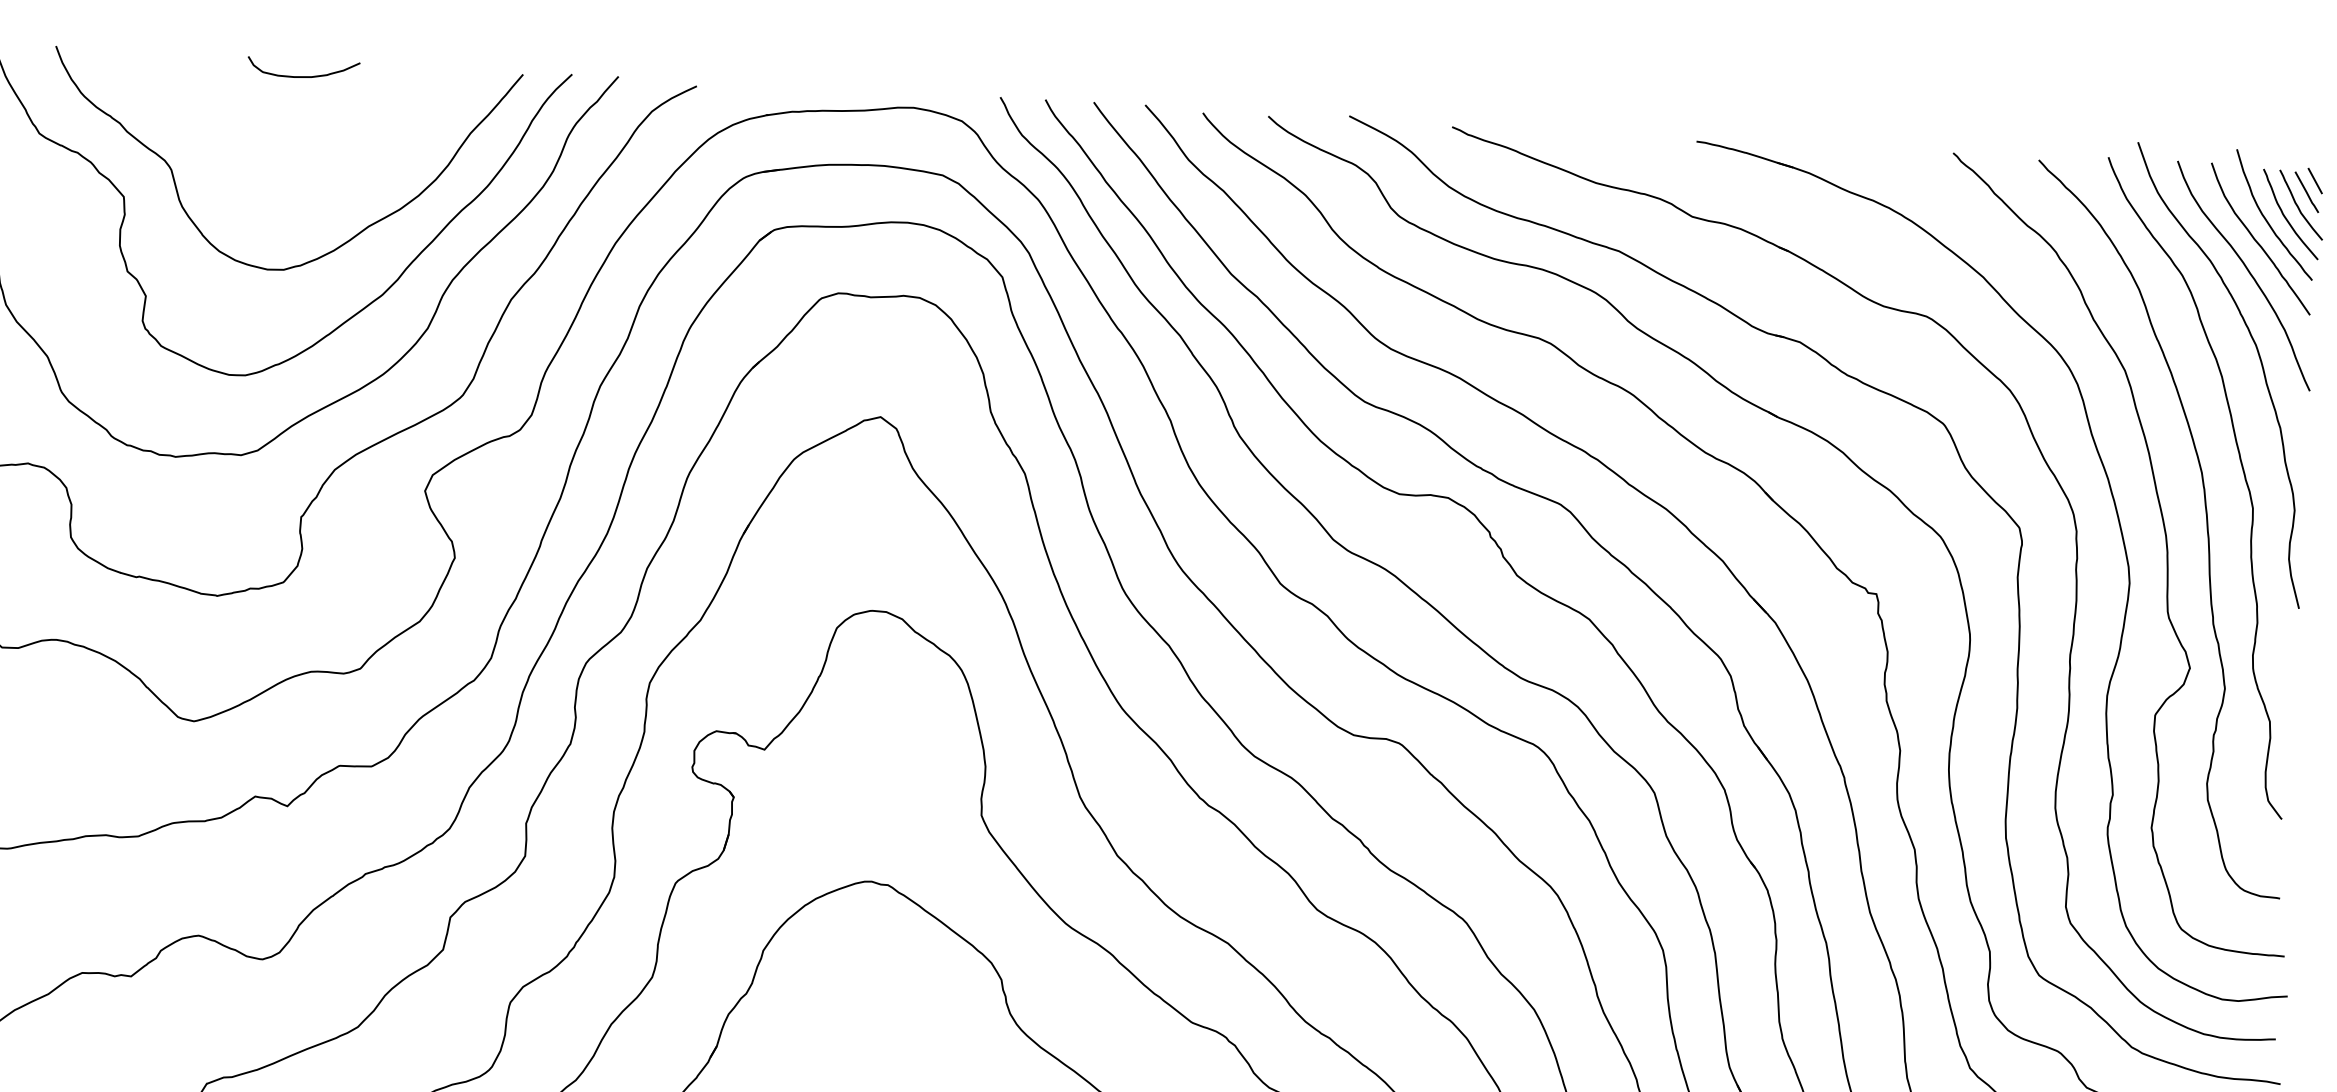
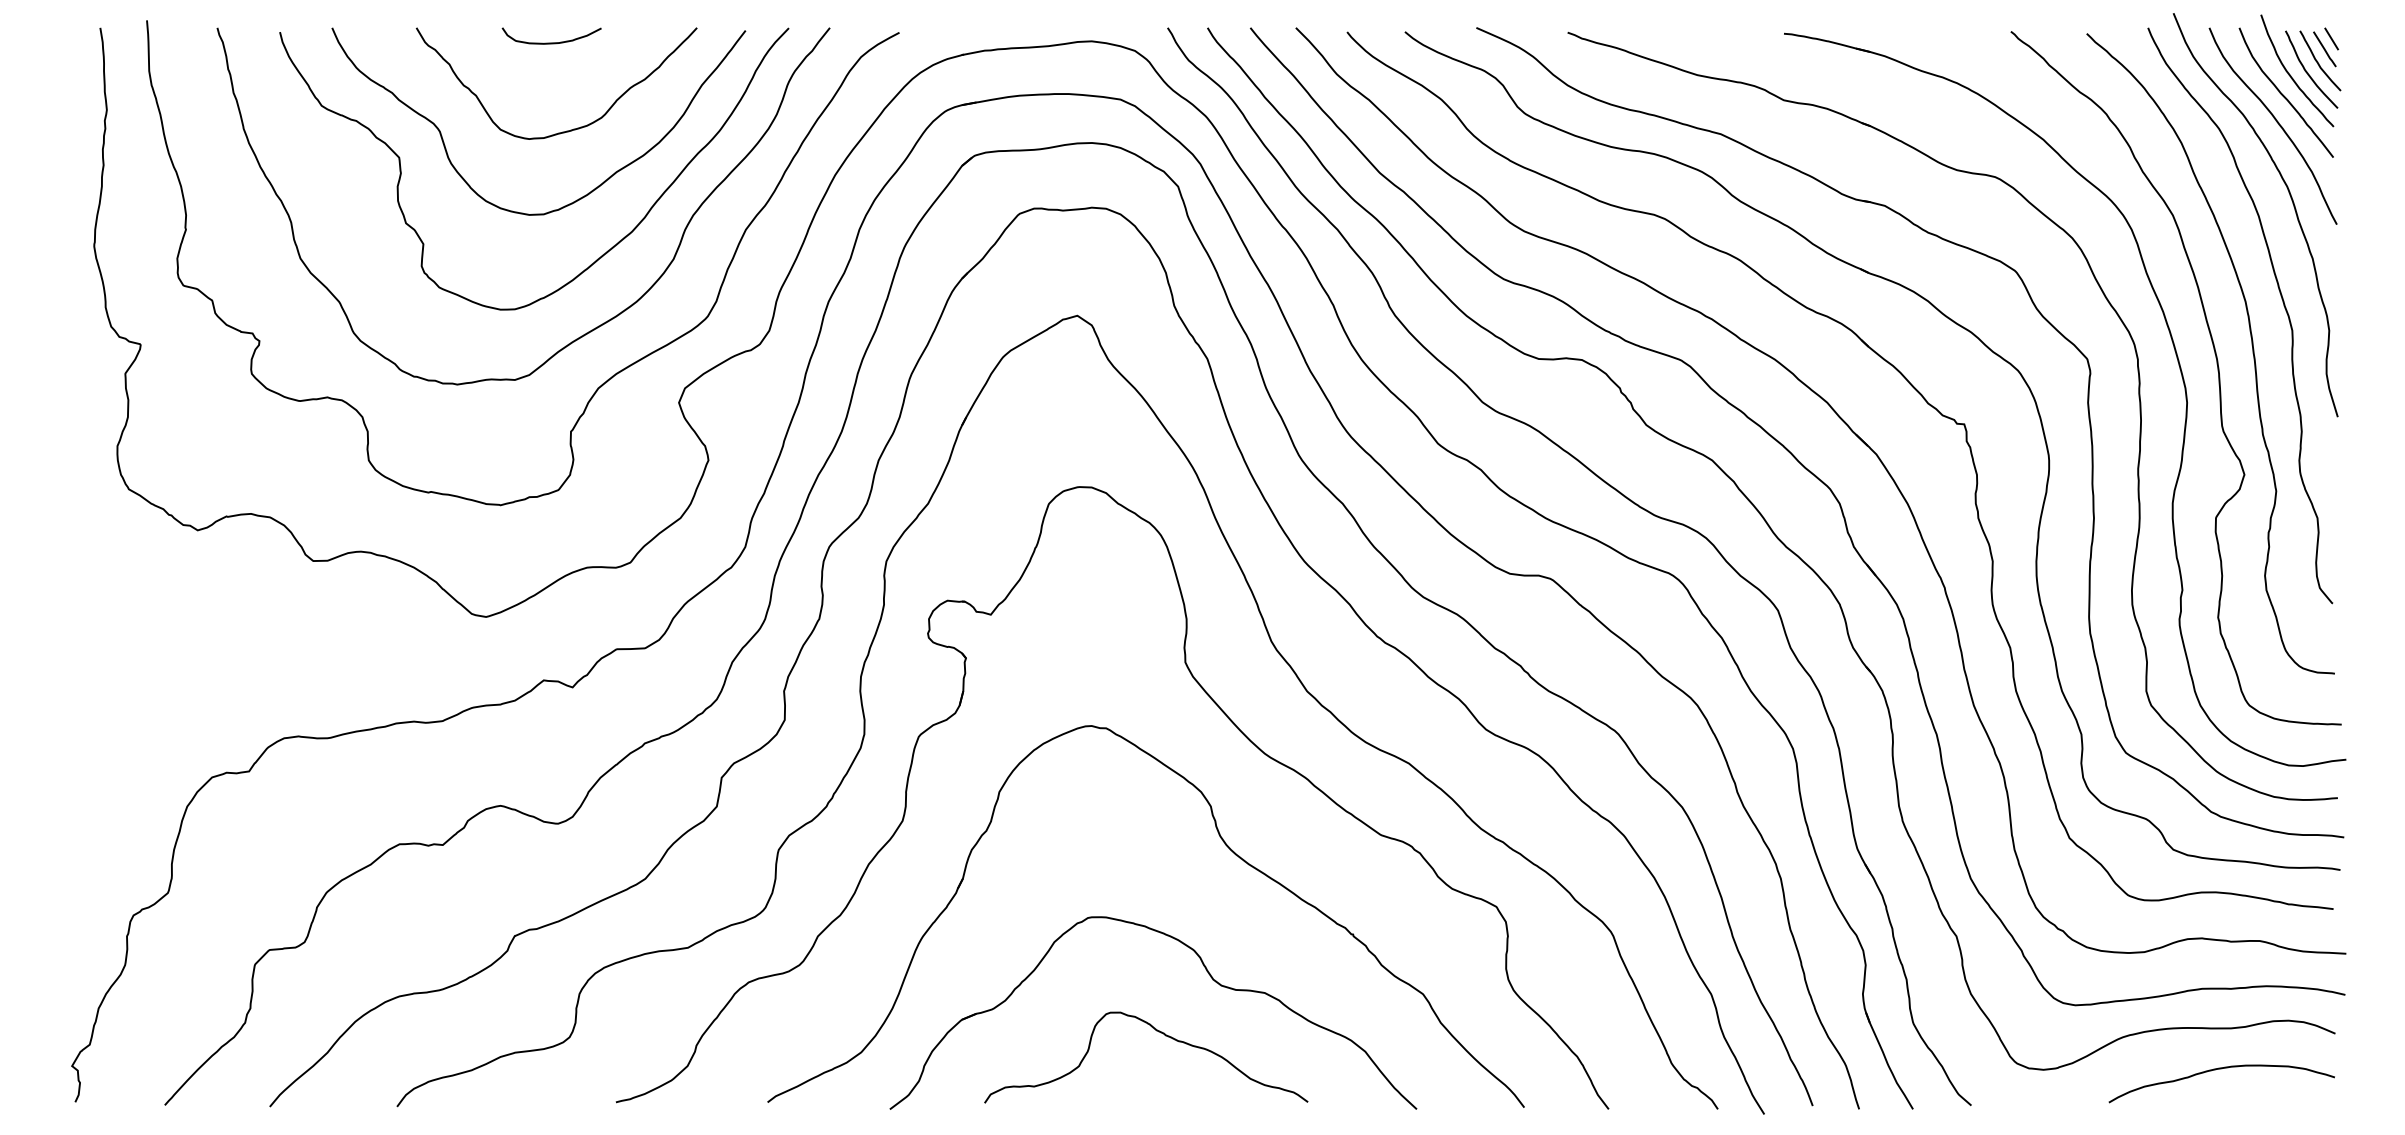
curve: (314, 176) -> (566, 130), added

